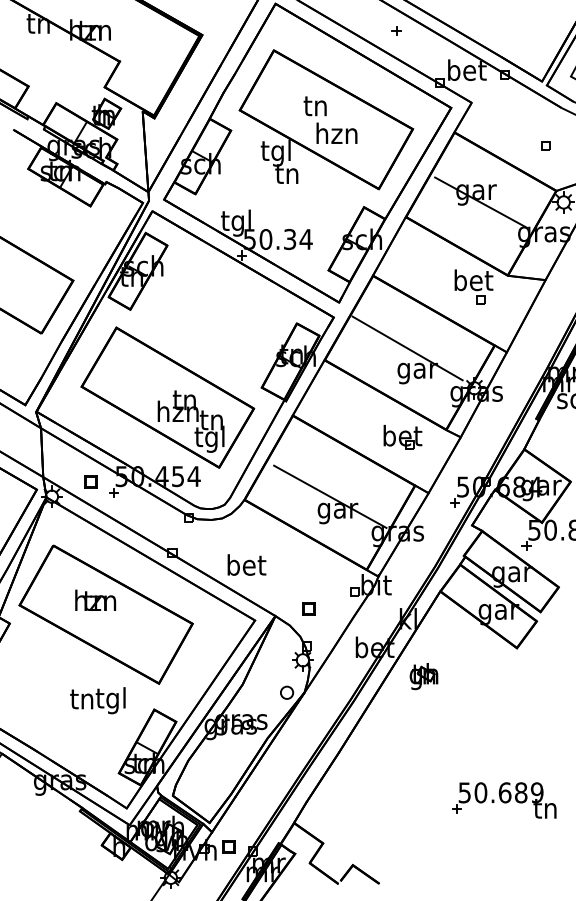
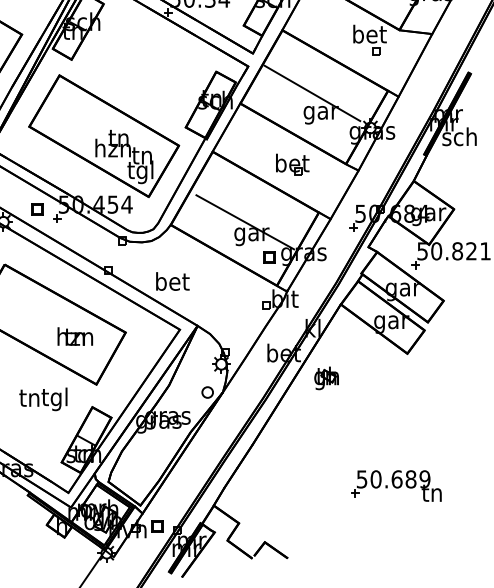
part: (402, 437) -> (292, 164), moved
text: (95, 599) -> (75, 335), moved
part: (308, 608) -> (268, 256), moved

